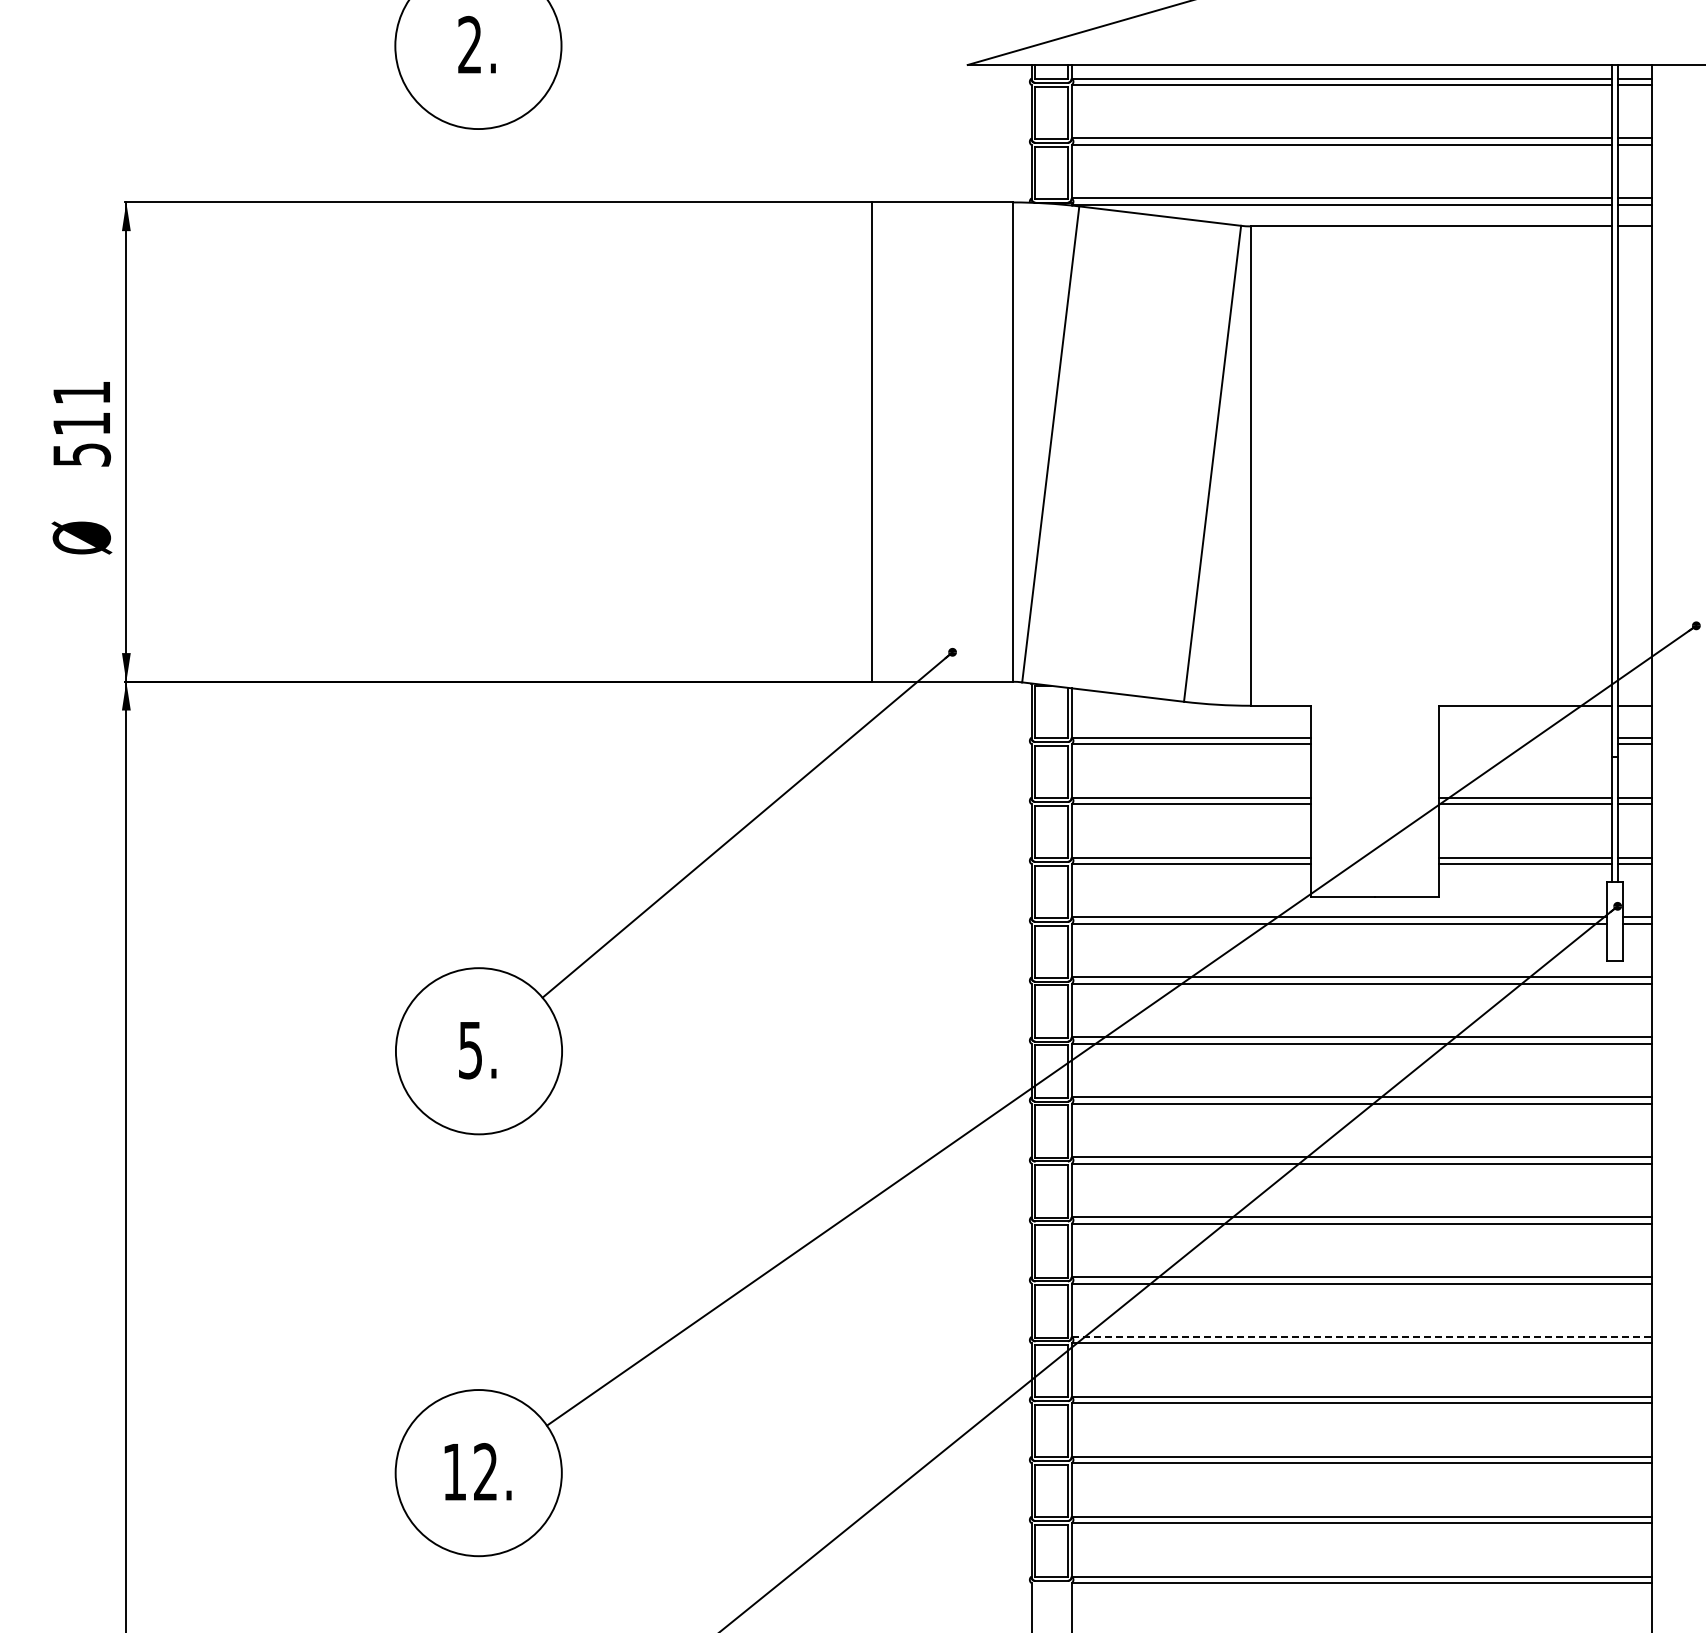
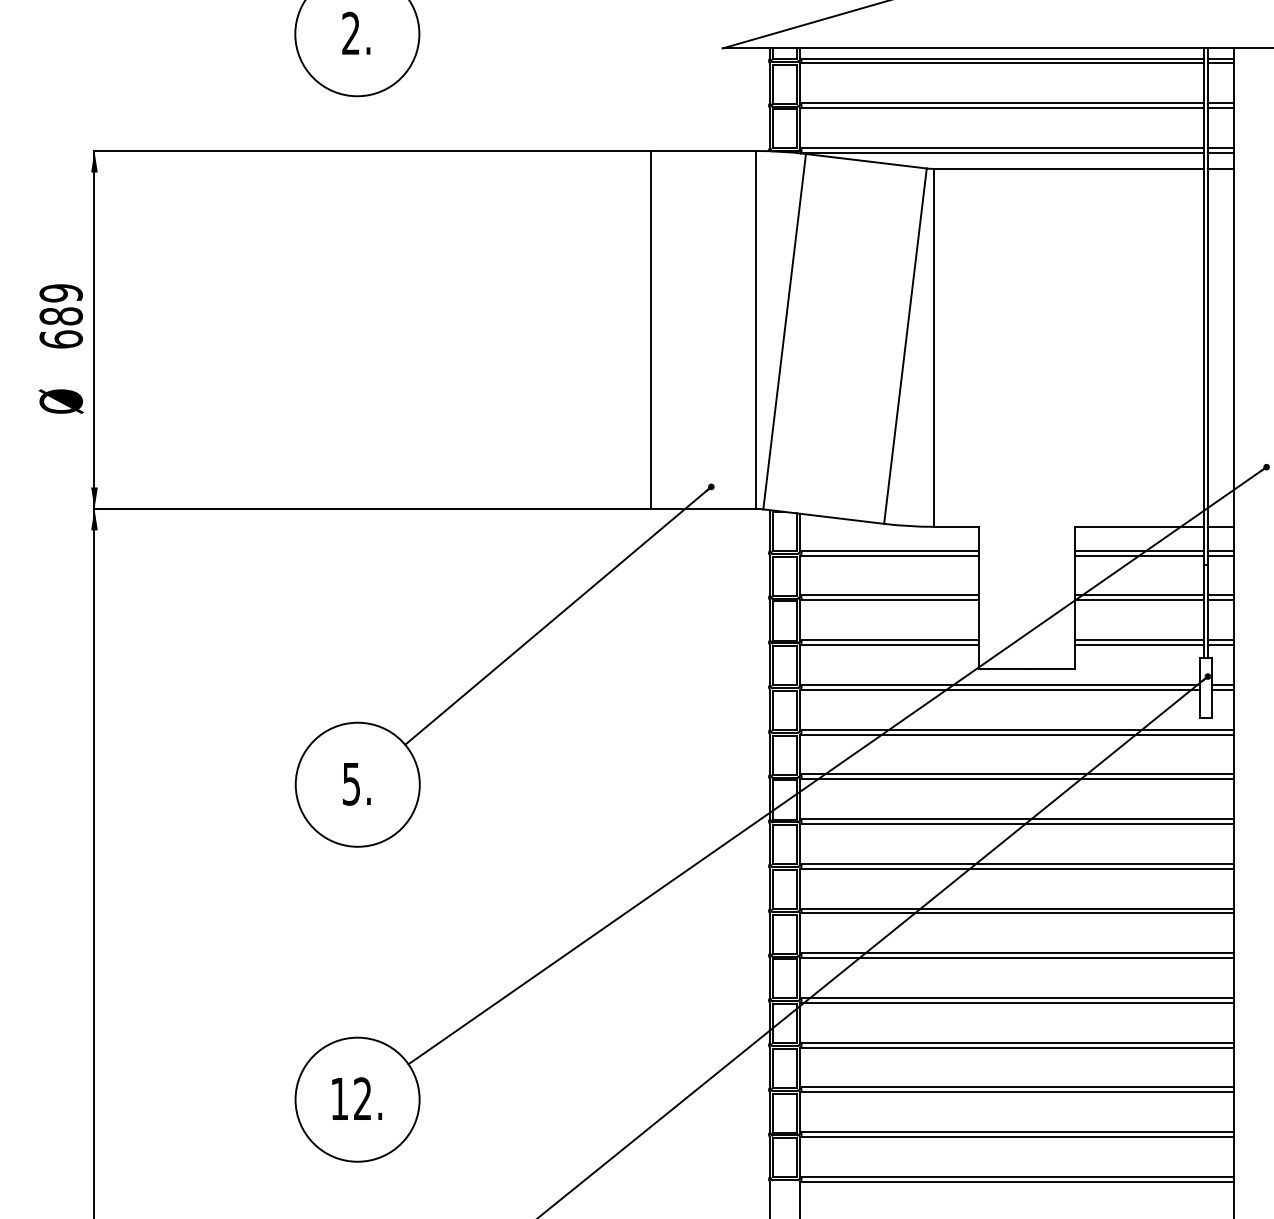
text: (81, 423) -> (60, 316), 511 -> 689
line: (1525, 737) -> (1139, 550), added
line: (1525, 744) -> (1139, 555), added
line: (1362, 1336) -> (1017, 997), dashed -> solid

